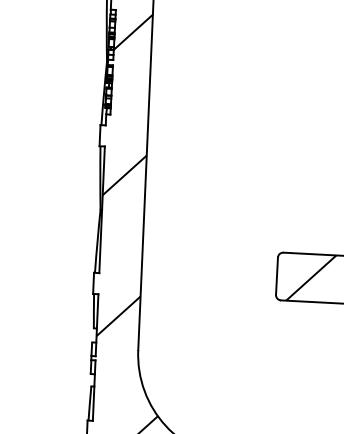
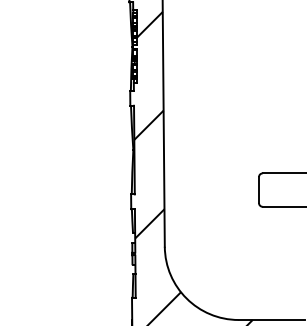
hatch: (310, 277) -> (282, 189), removed

